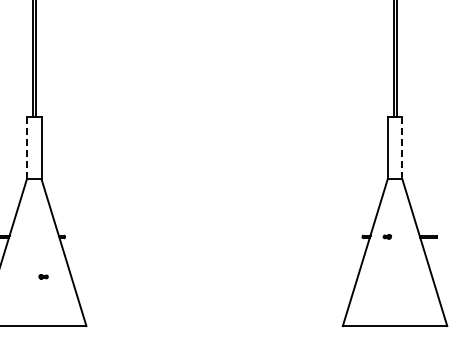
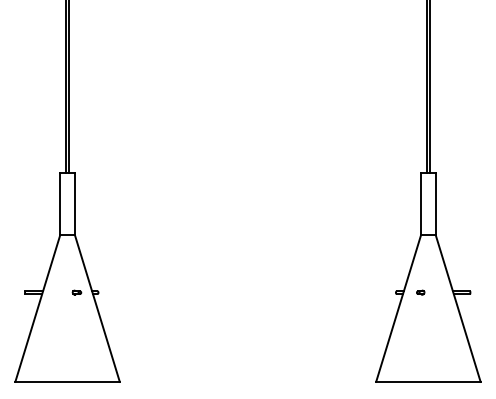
line: (27, 148) -> (60, 204), dashed -> solid
line: (402, 148) -> (435, 204), dashed -> solid
part: (43, 276) -> (76, 292), moved

